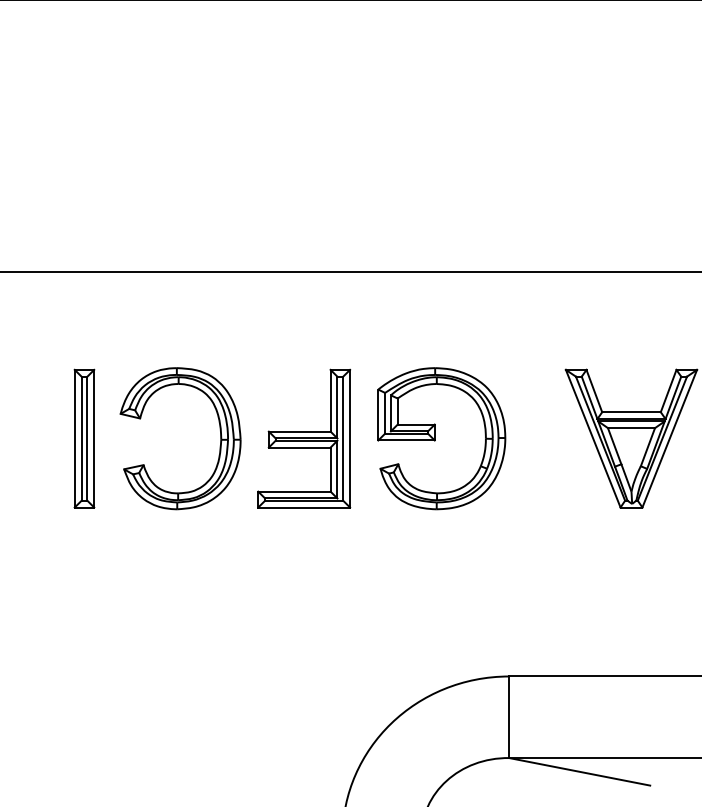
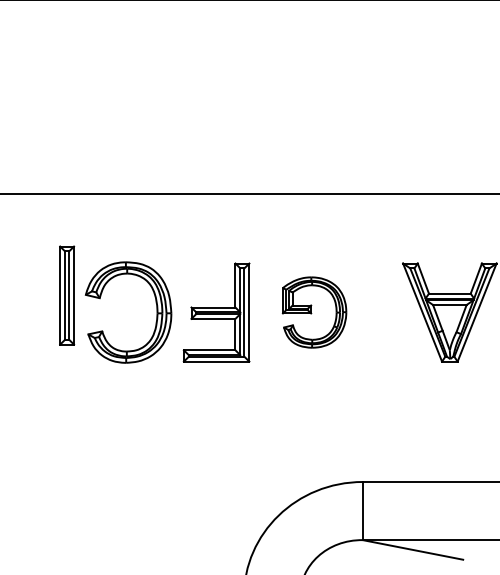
part: (85, 438) -> (67, 295), moved
part: (441, 438) -> (314, 312), size x0.7

